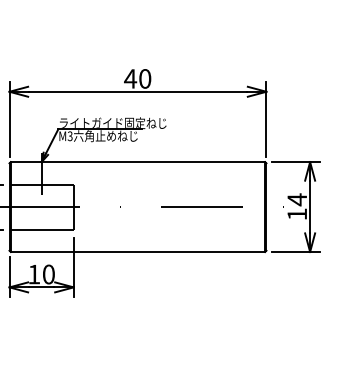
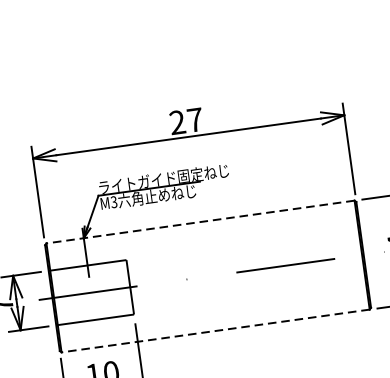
text: (137, 78) -> (185, 120), 40 -> 27
line: (137, 162) -> (200, 222), solid -> dashed
line: (137, 252) -> (215, 331), solid -> dashed

